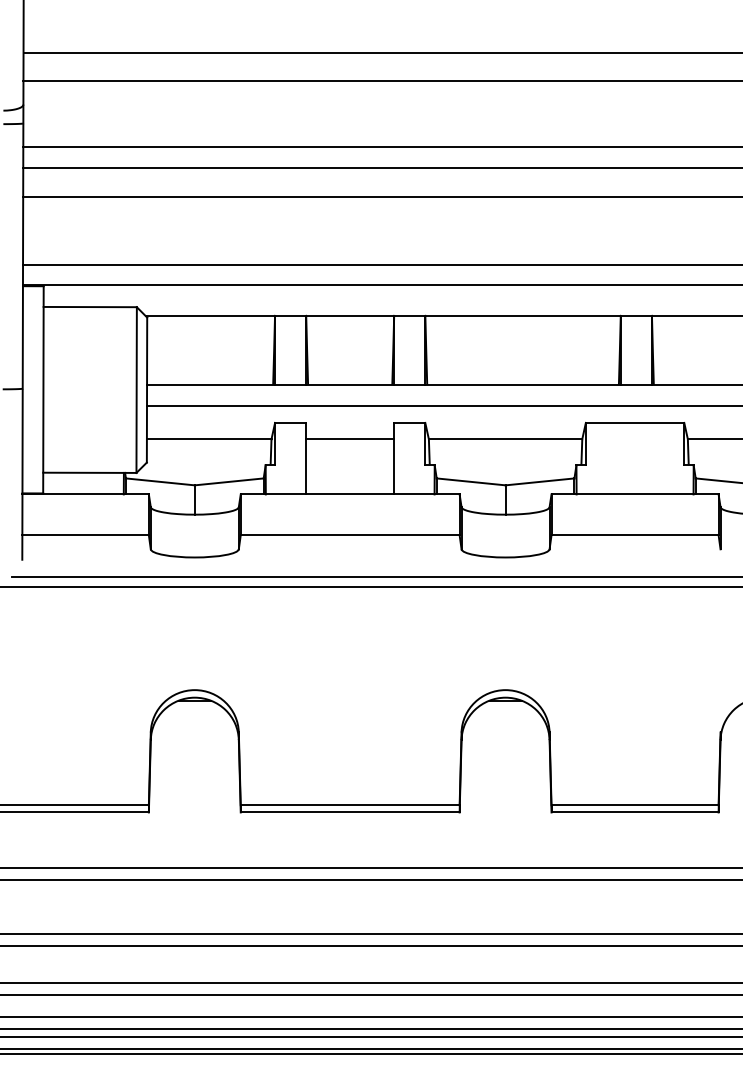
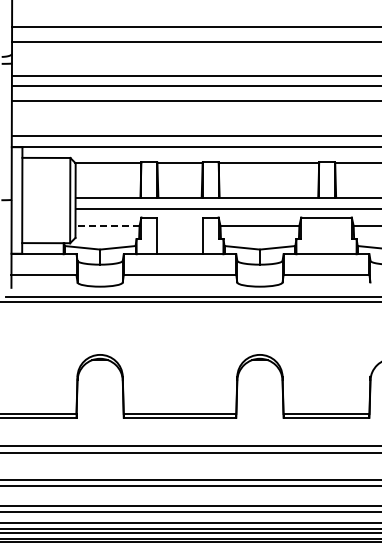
line: (209, 438) -> (107, 225), solid -> dashed
line: (349, 438) -> (179, 225), removed

